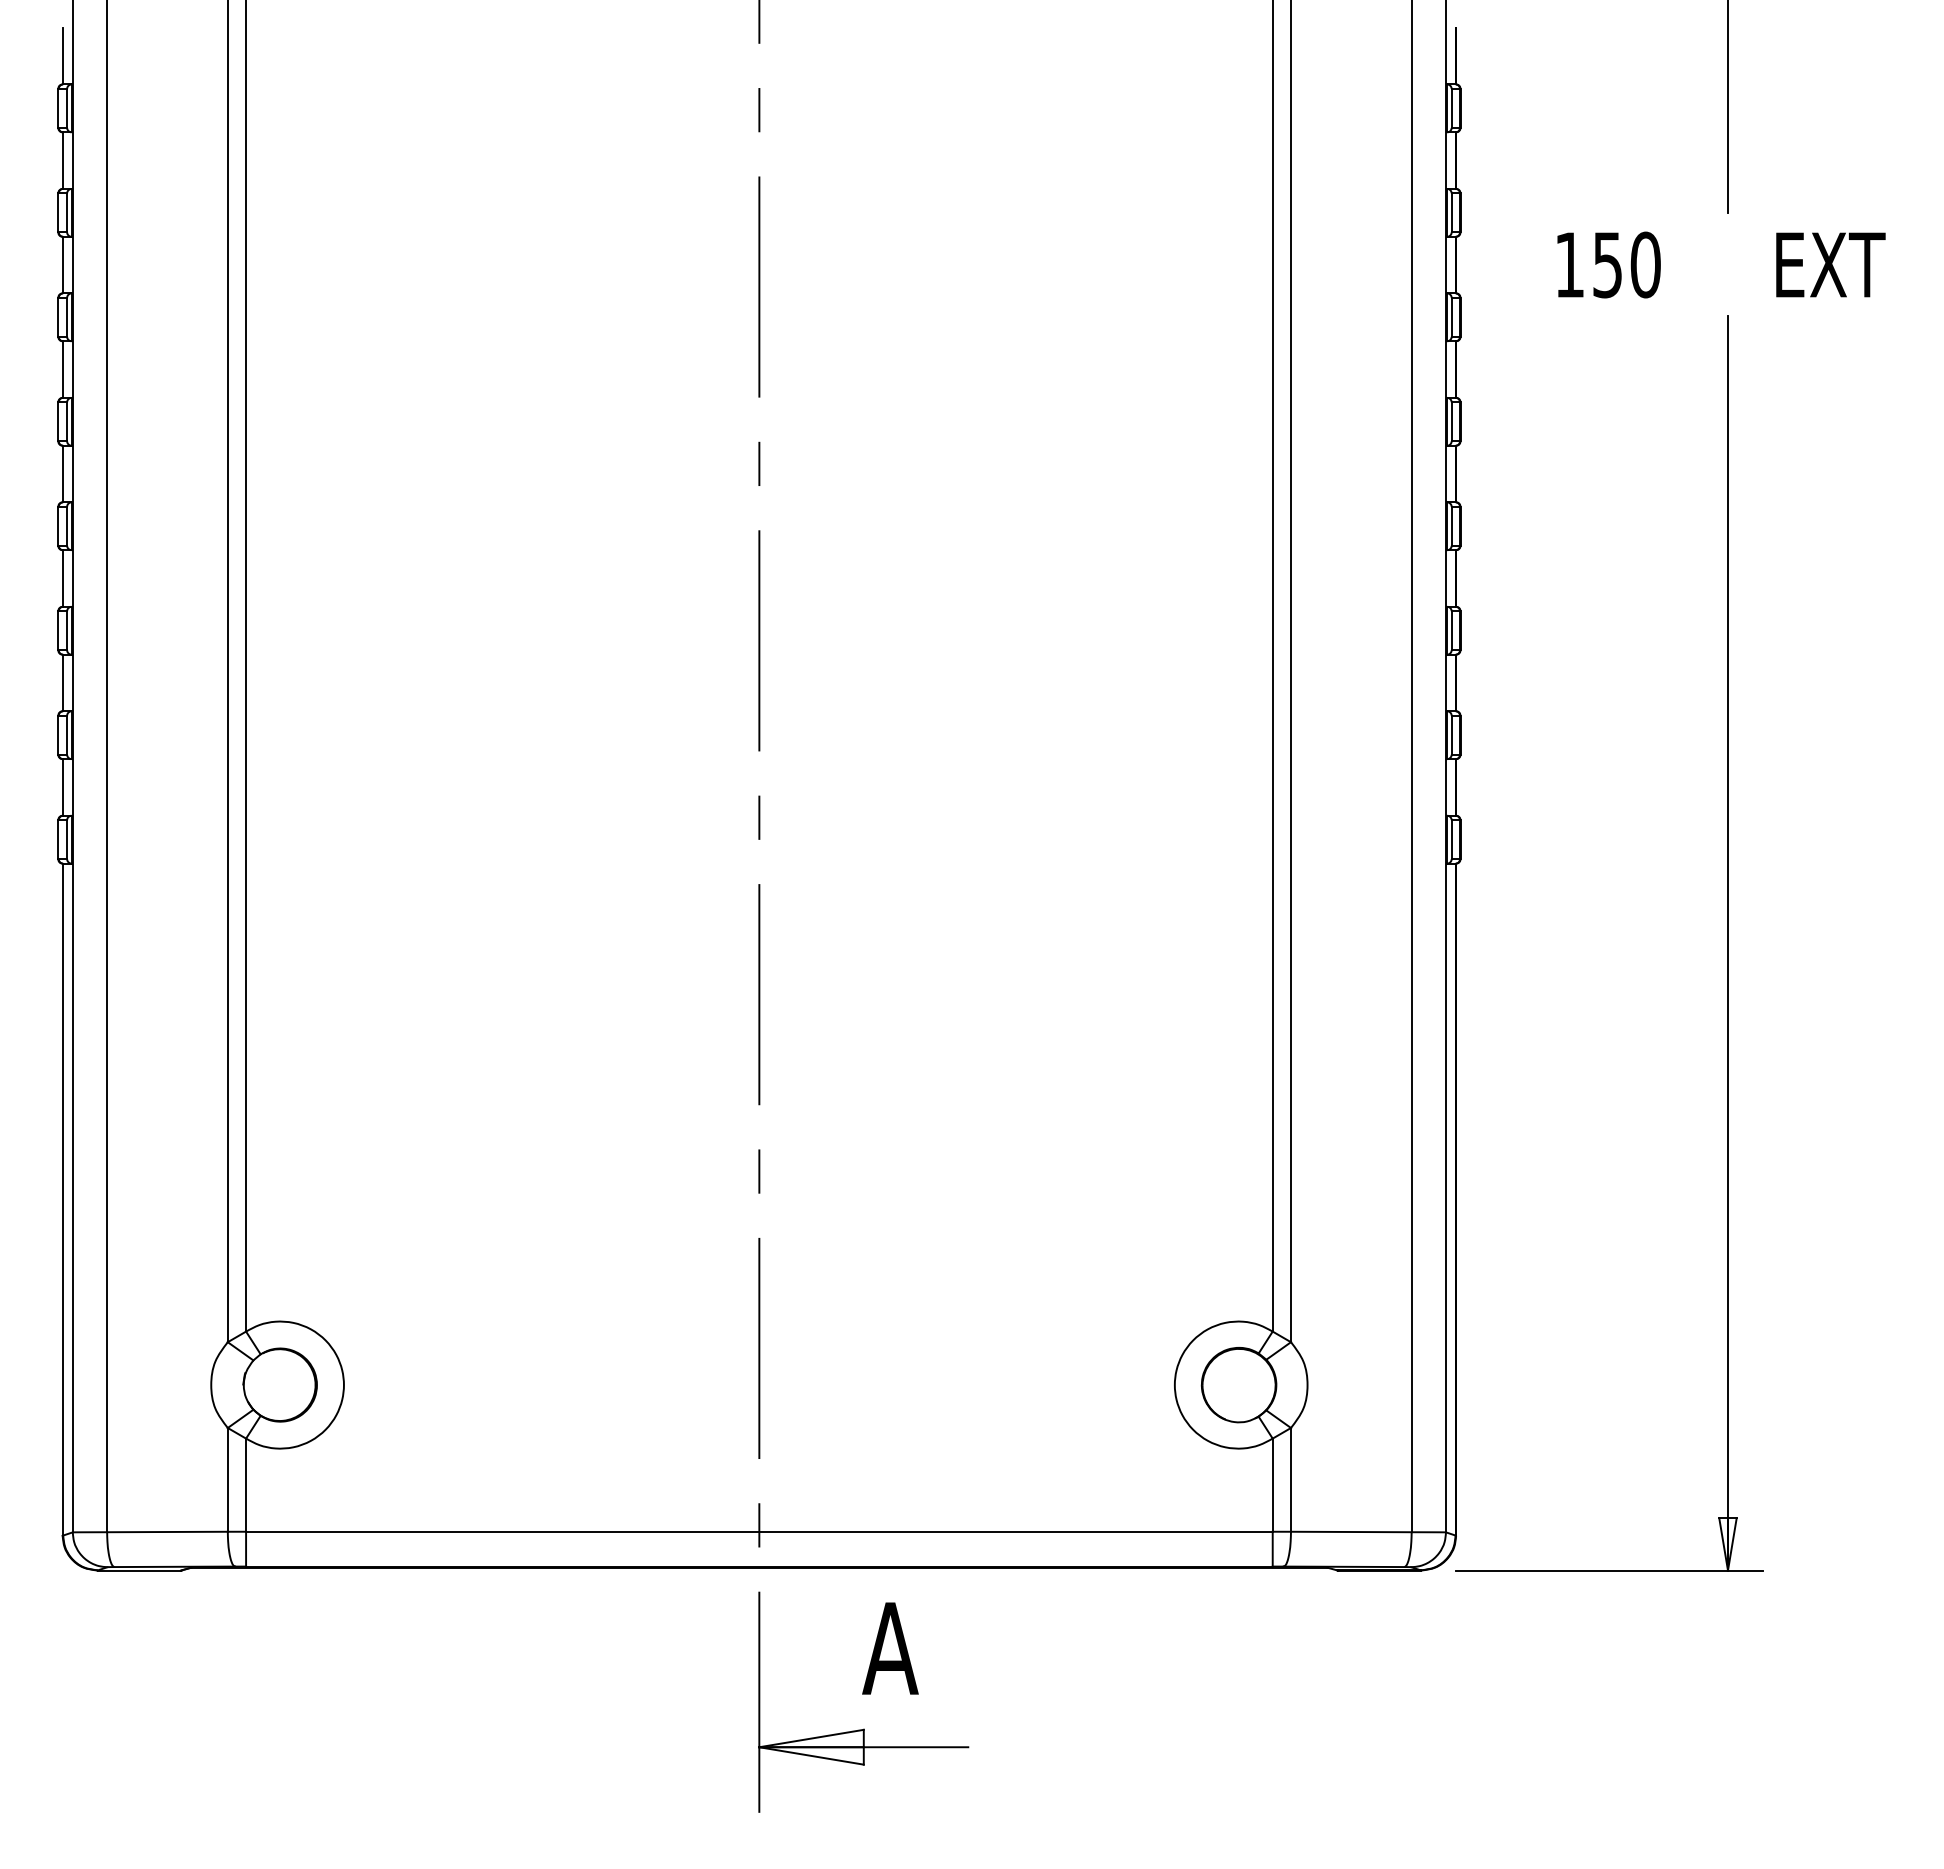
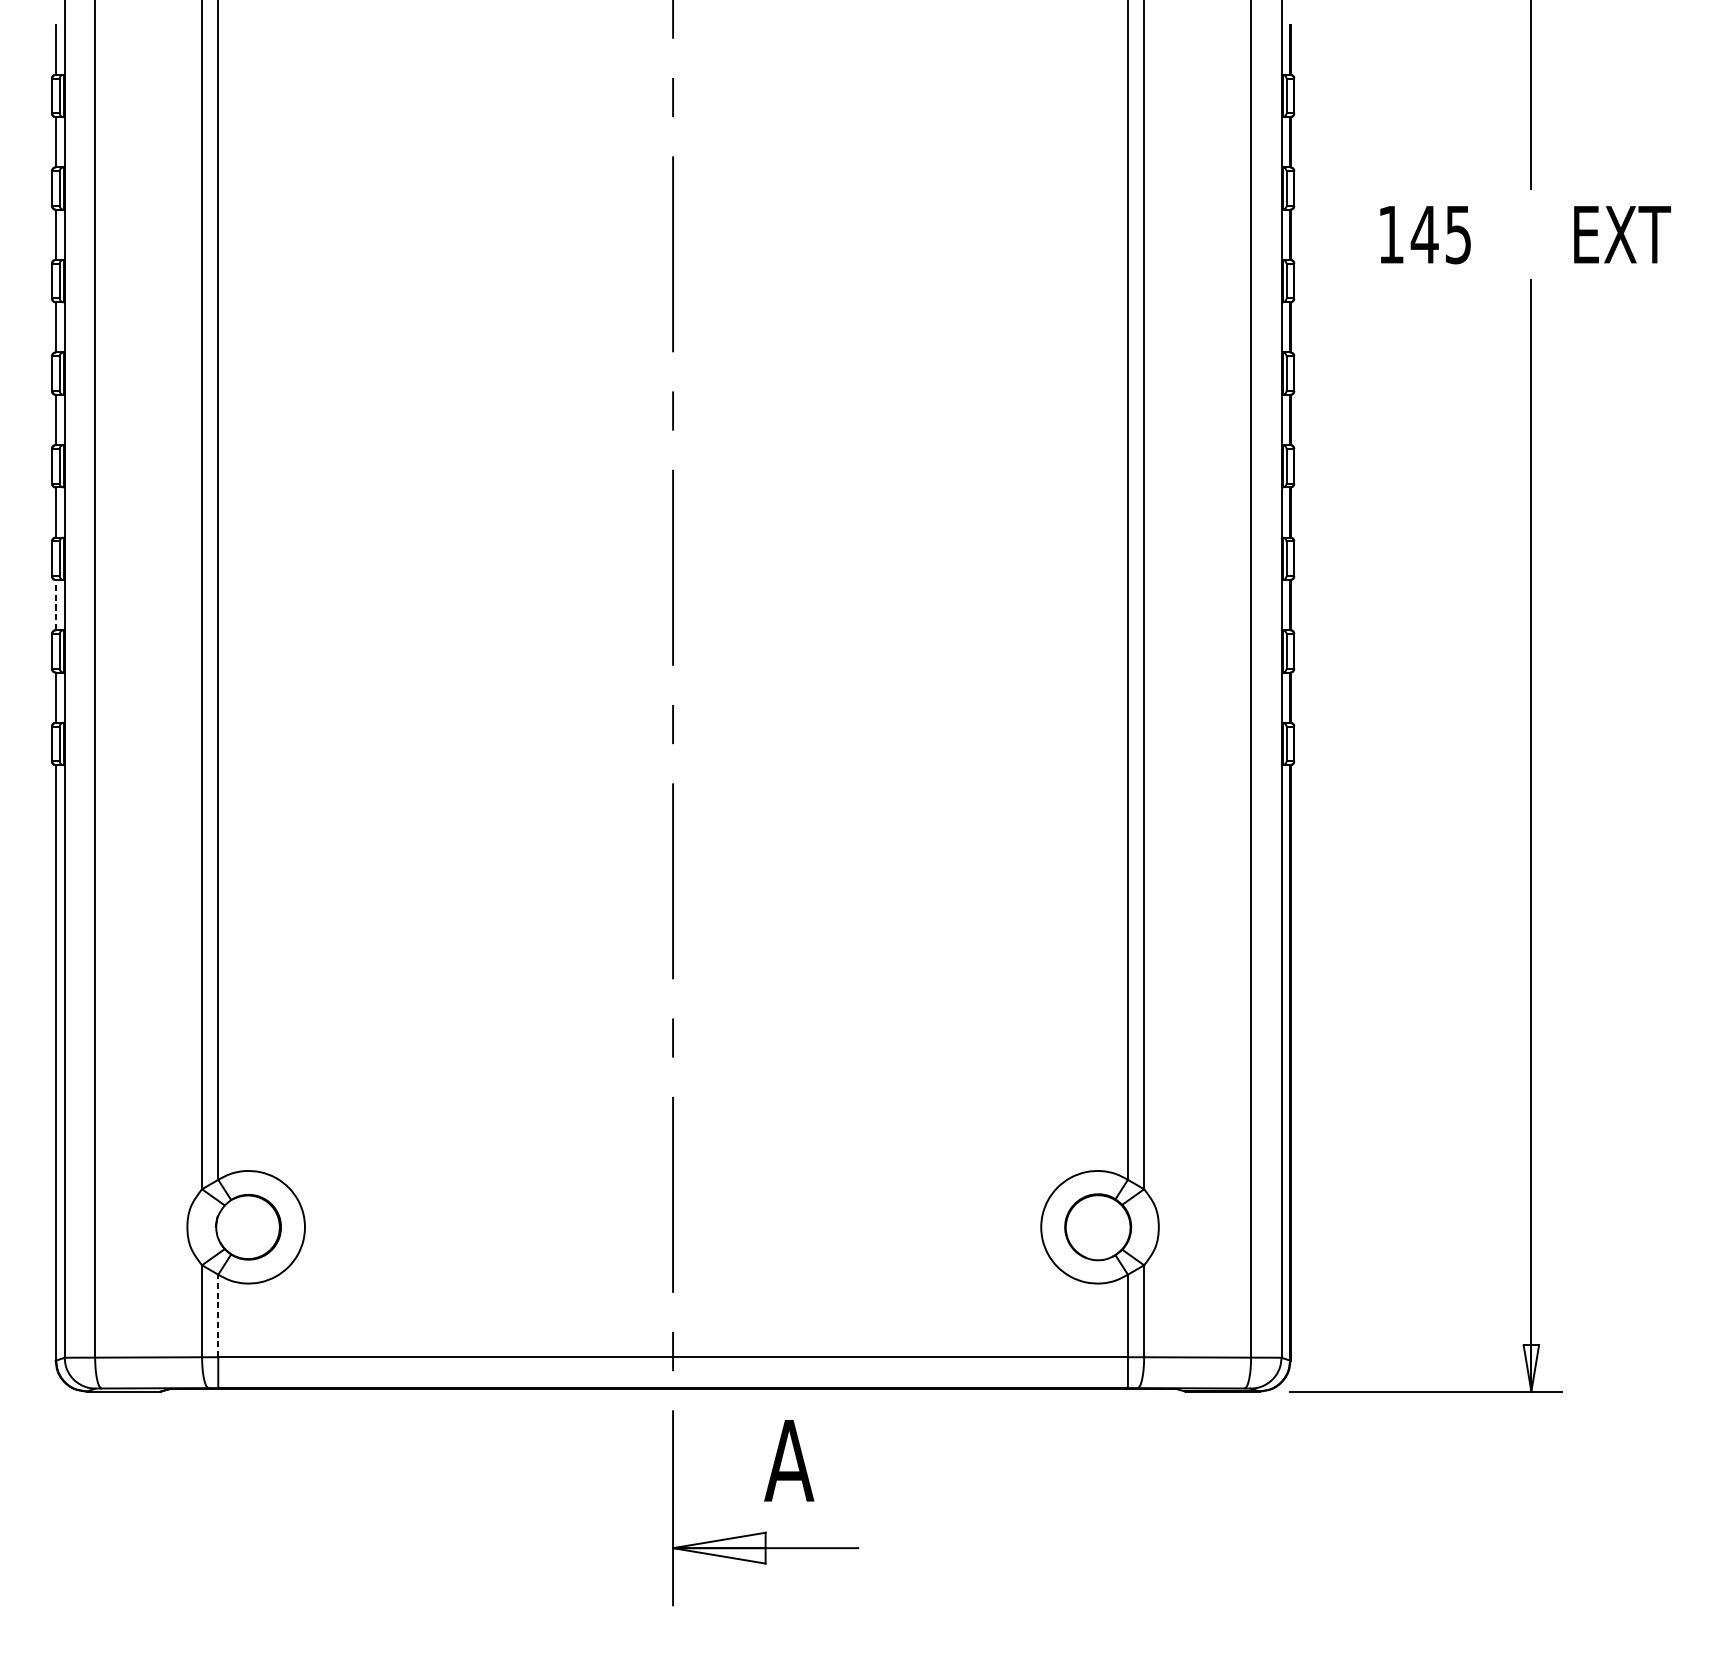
text: (1625, 264) -> (1440, 234), 150 -> 145
line: (62, 682) -> (55, 604), solid -> dashed
line: (246, 1485) -> (218, 1316), solid -> dashed

